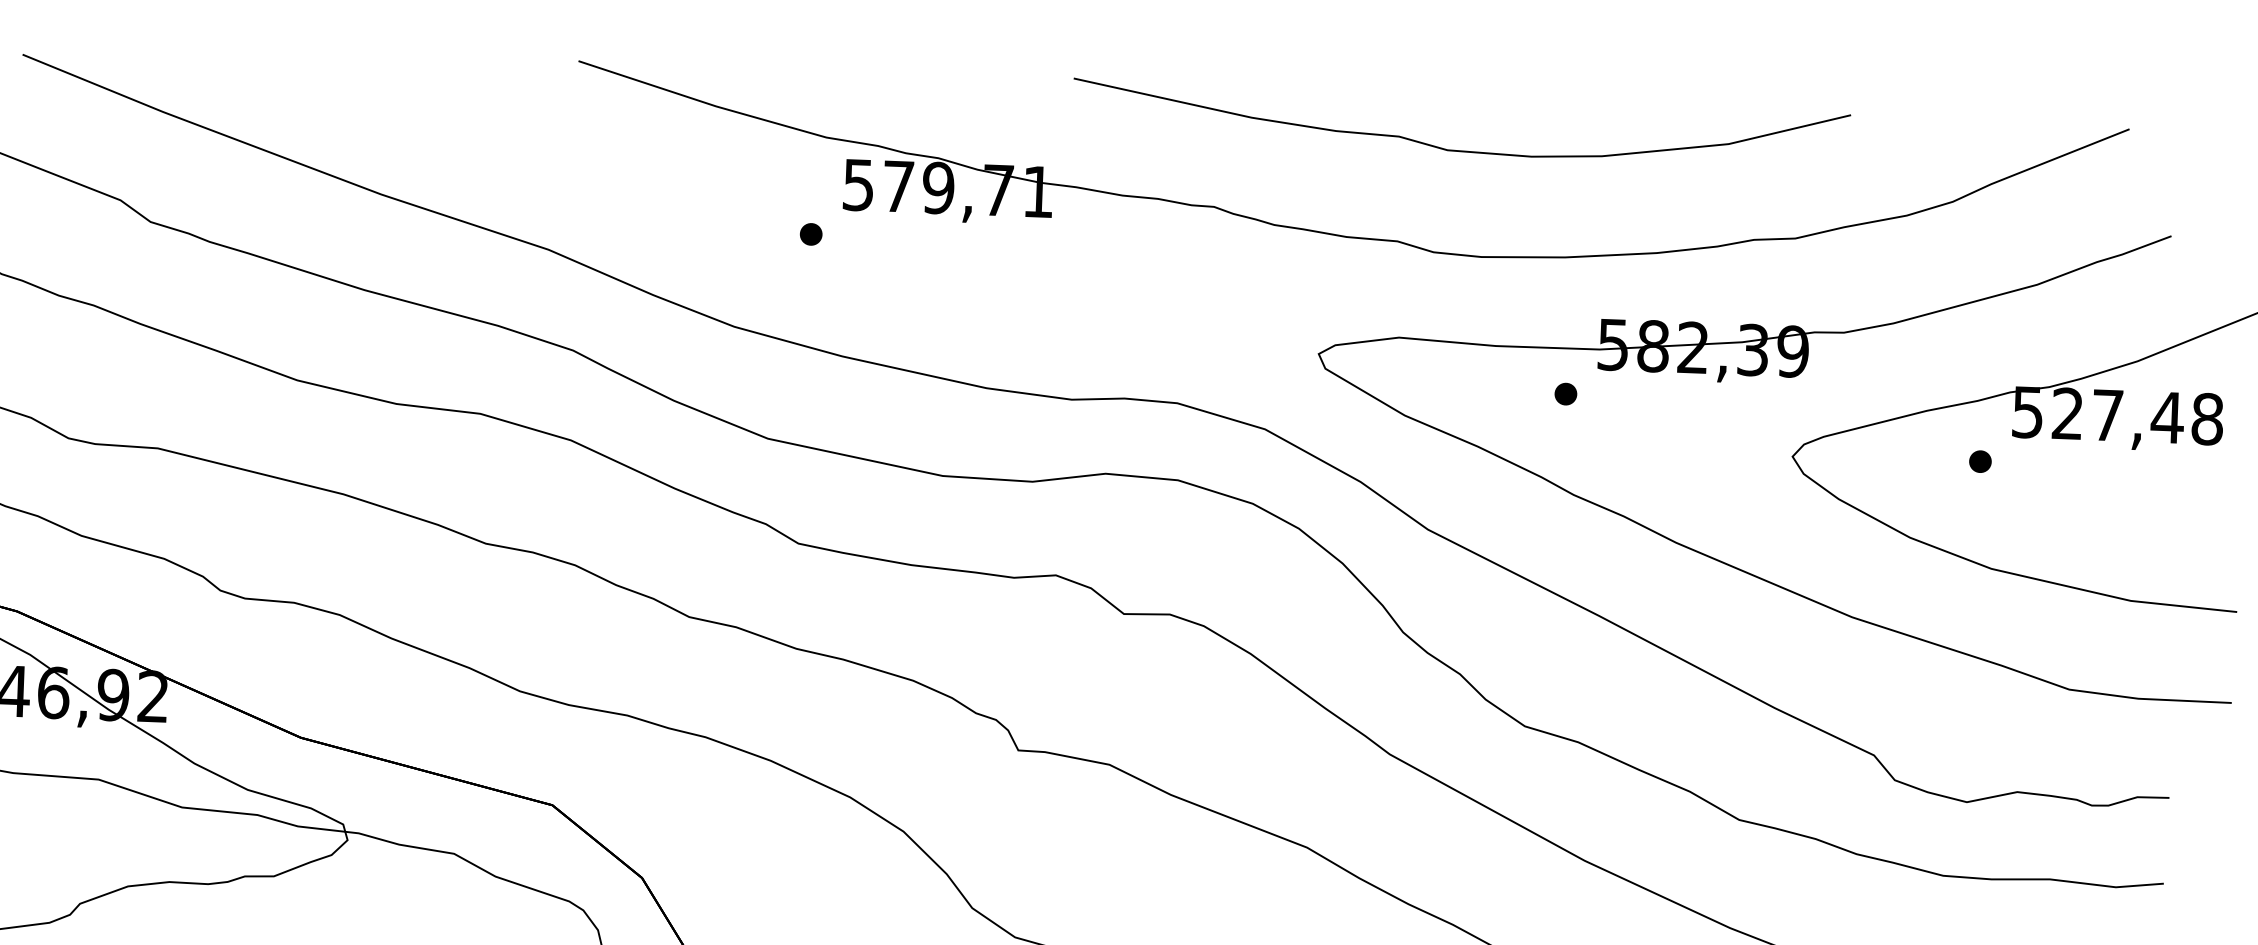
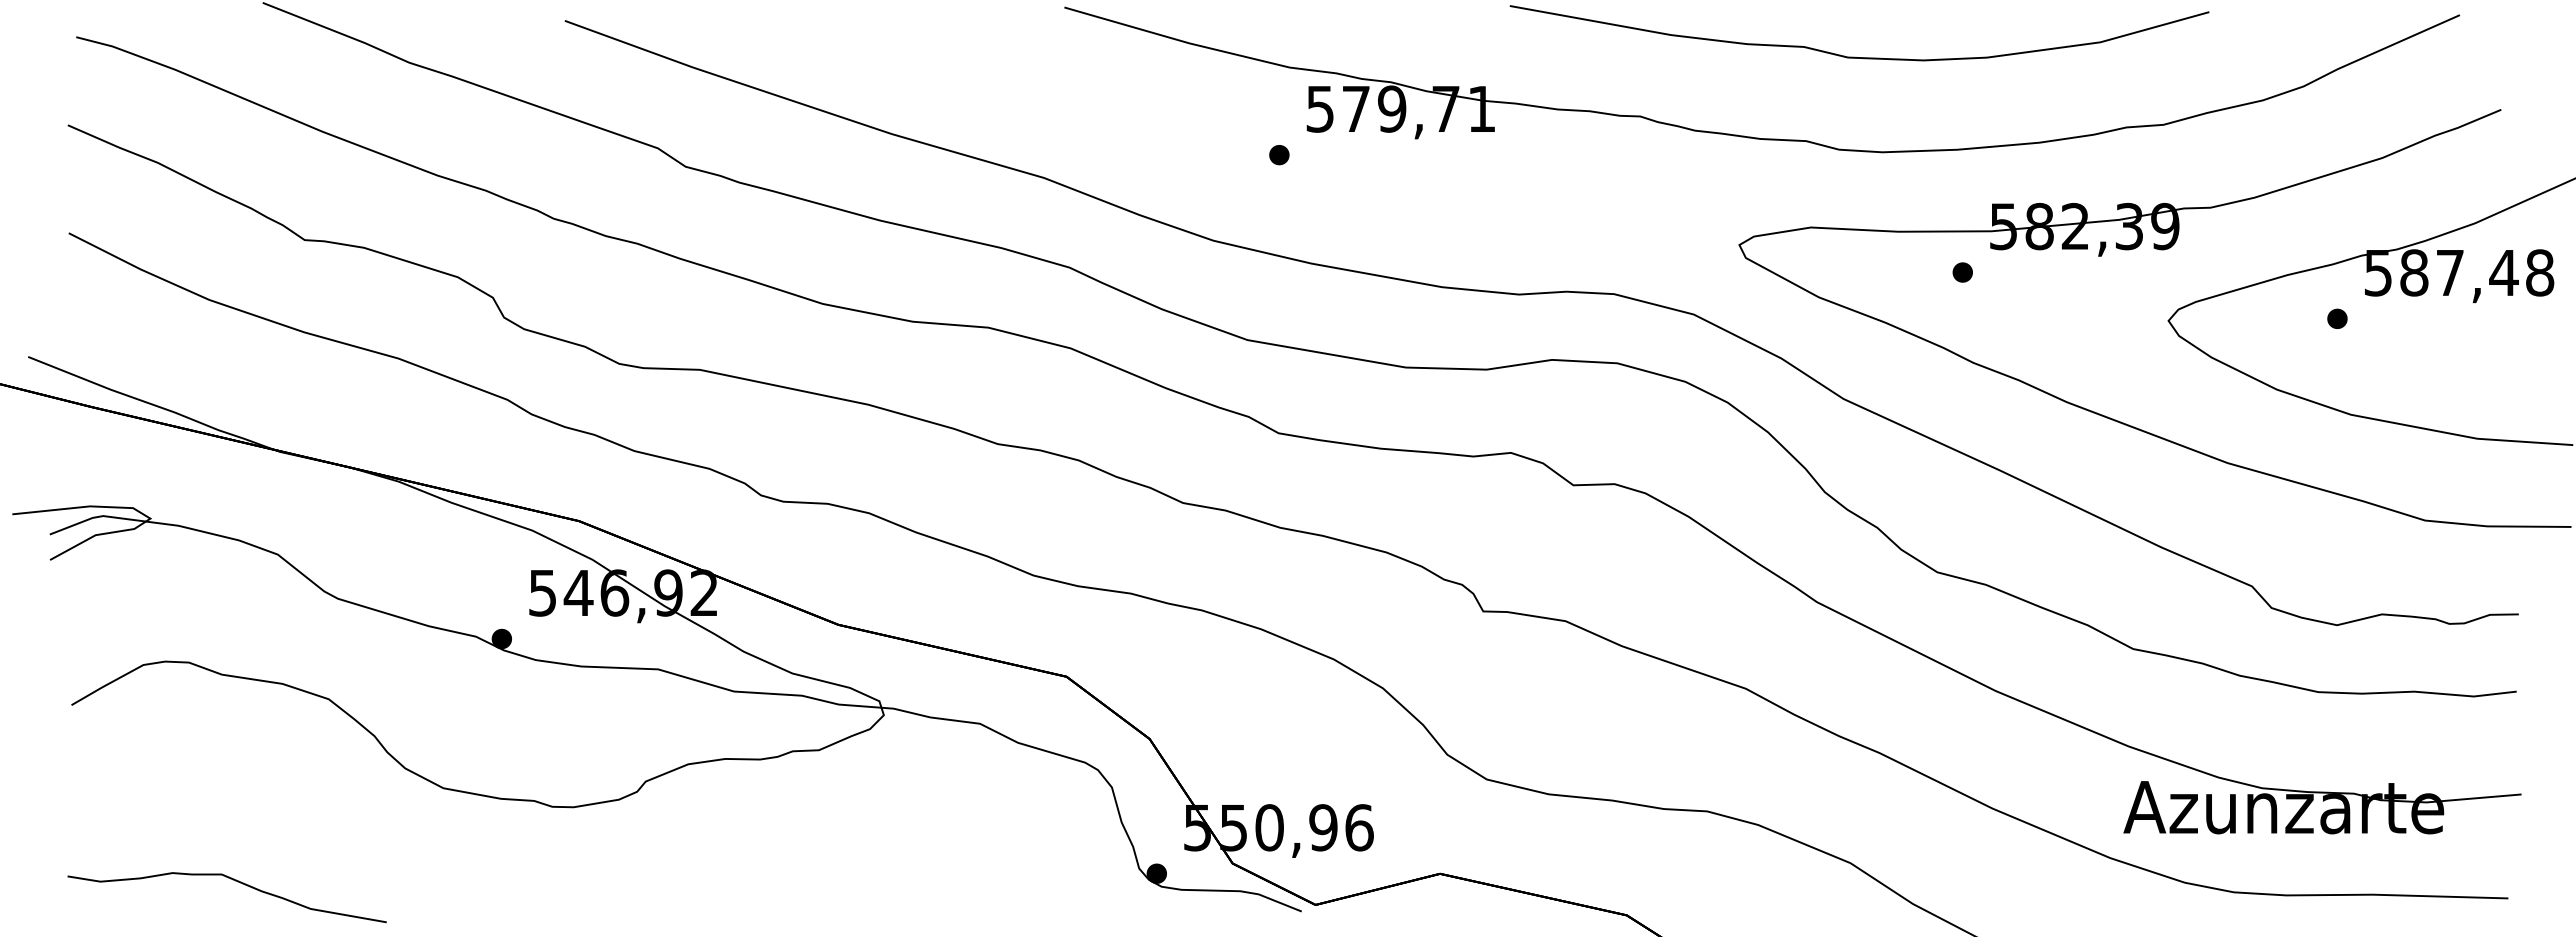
text: (2068, 413) -> (2414, 272), 527,48 -> 587,48

